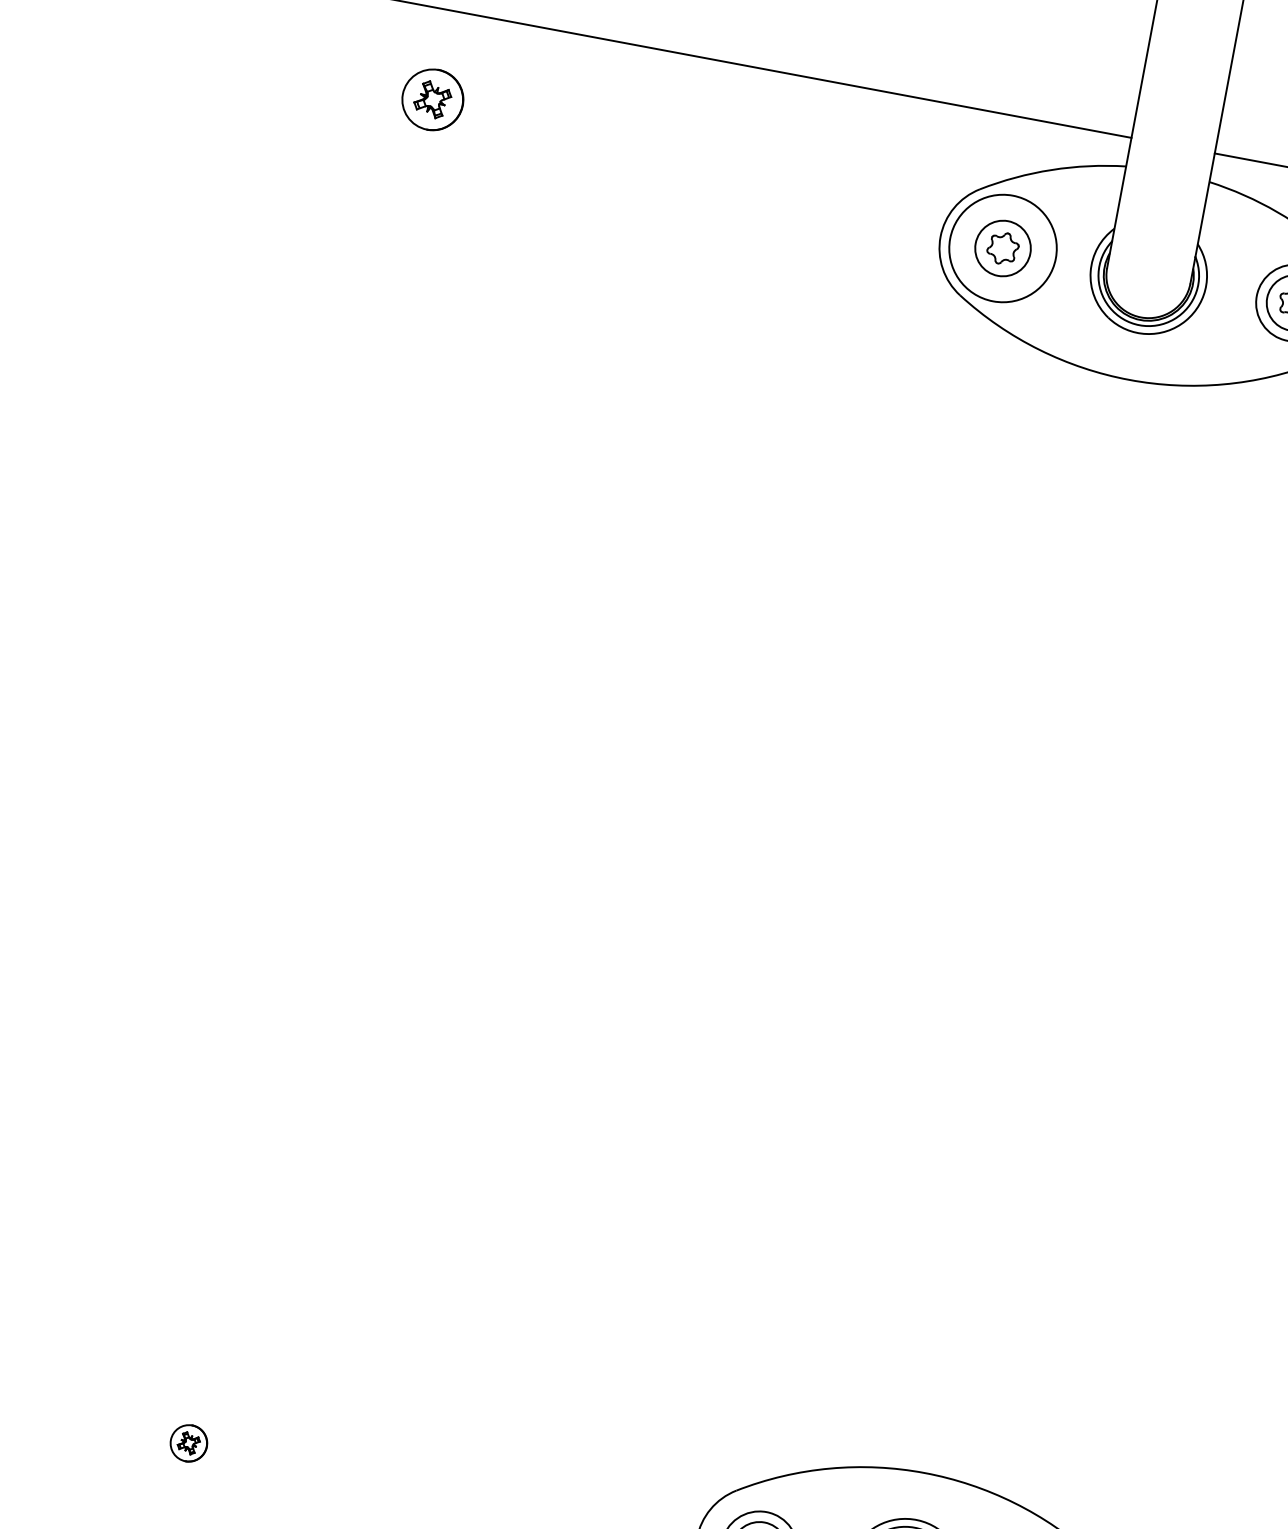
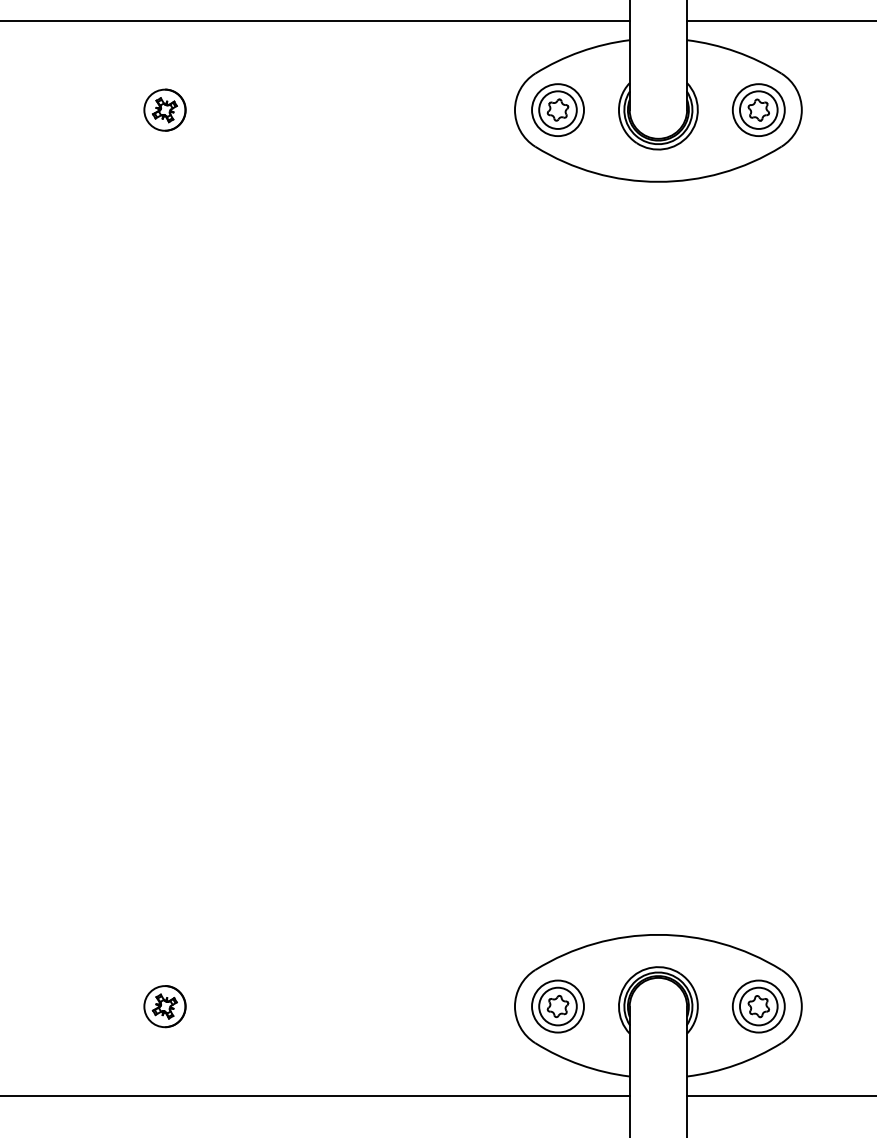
part: (432, 98) -> (164, 109), moved
circle: (1003, 249) -> (558, 110), size x0.71
part: (188, 1442) -> (164, 1006), size x1.67

